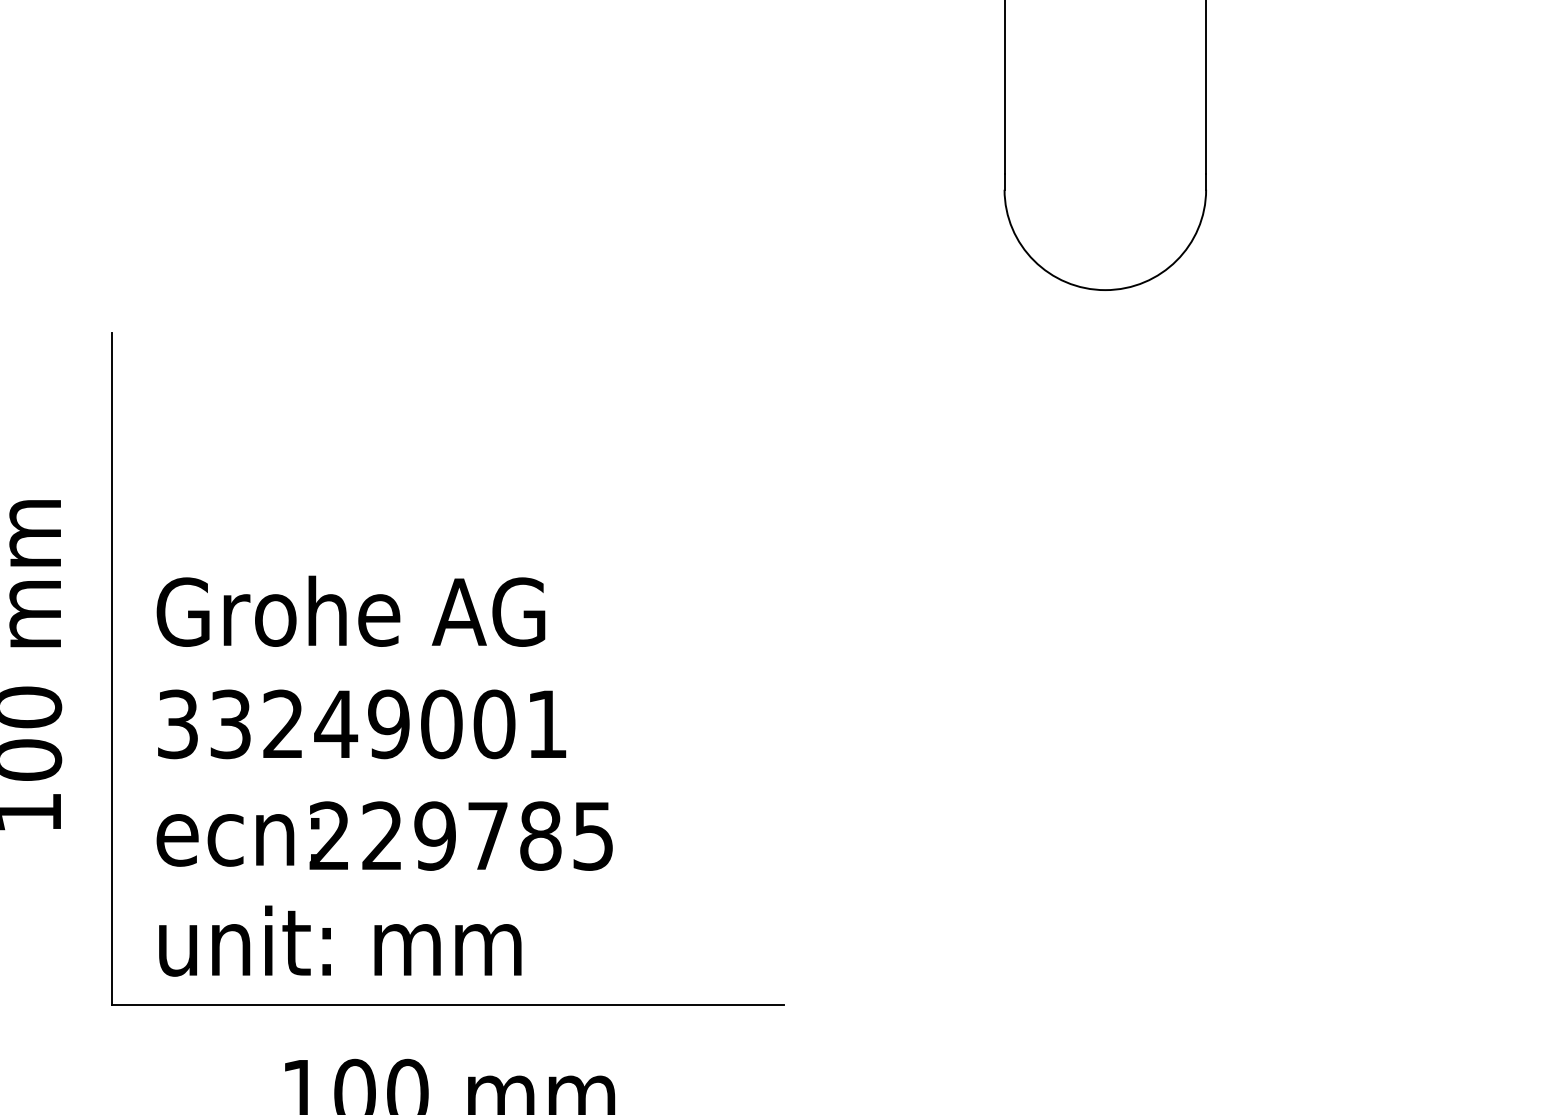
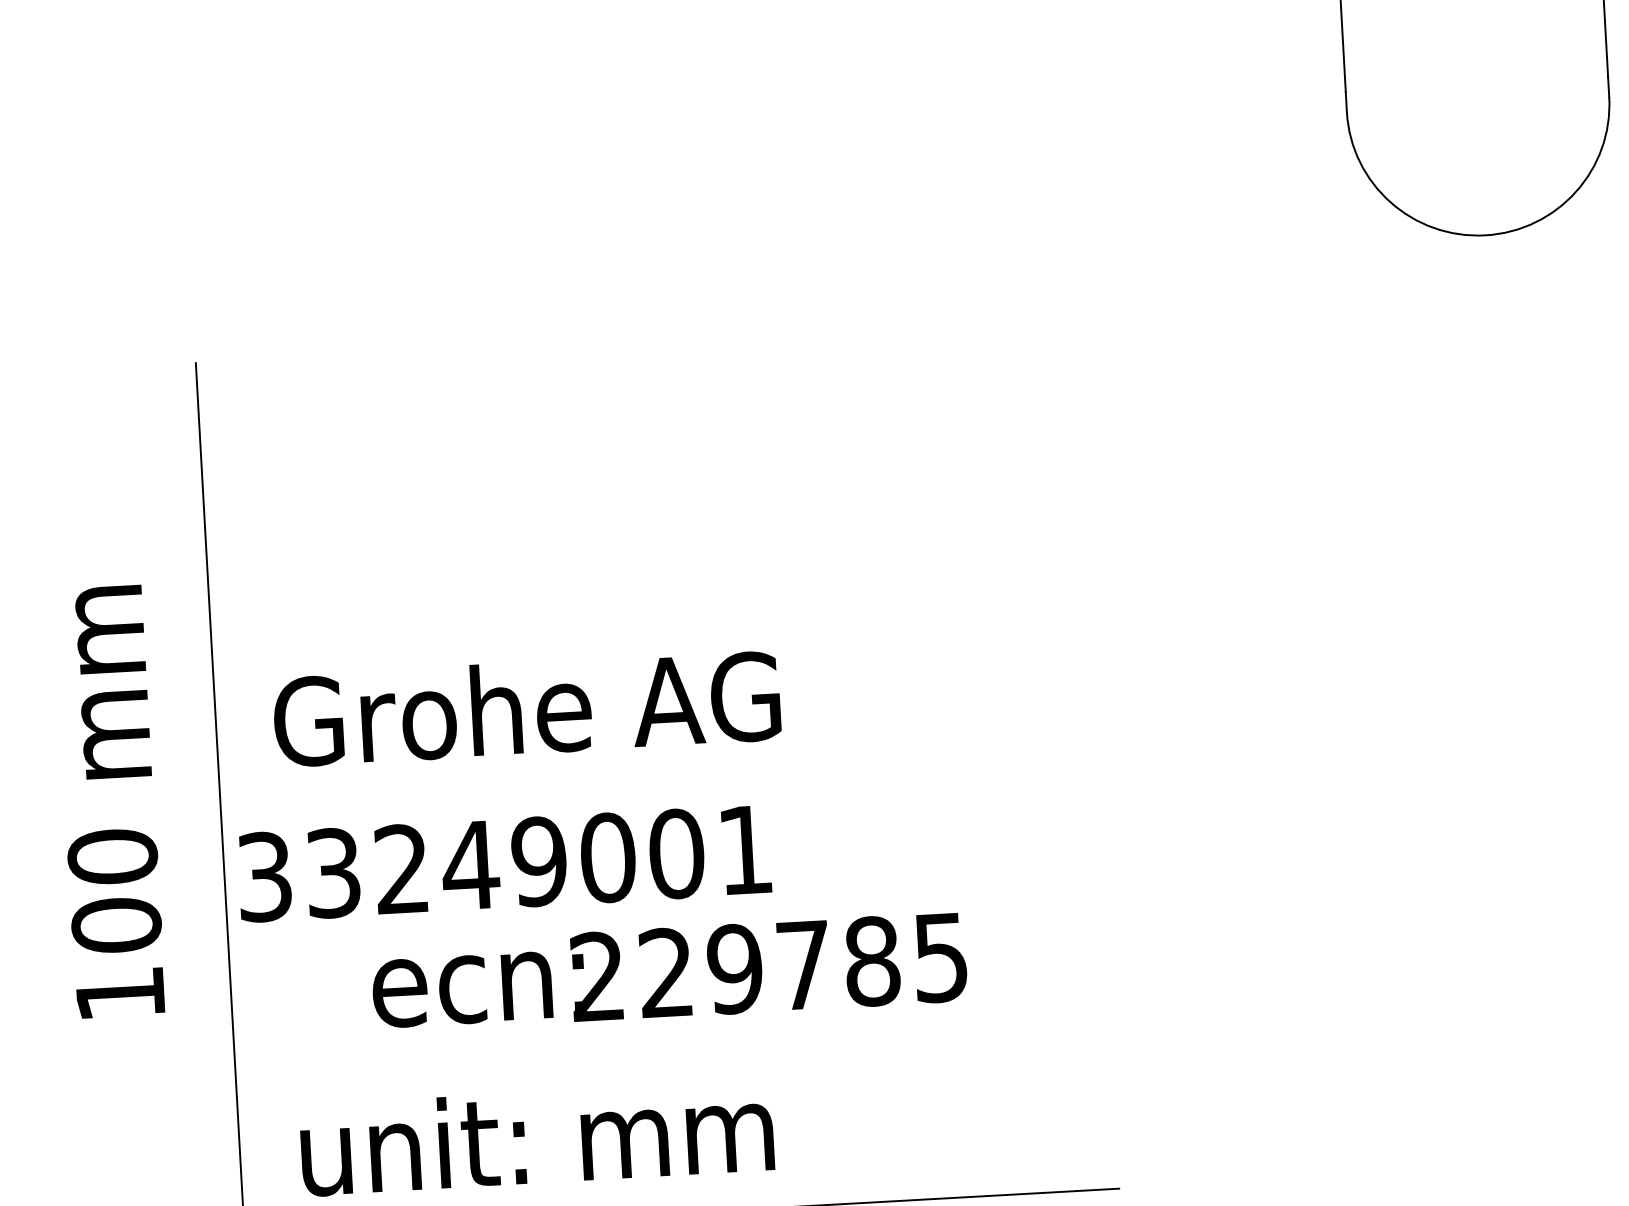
text: (362, 724) -> (504, 863), moved
text: (384, 835) -> (669, 972), moved

